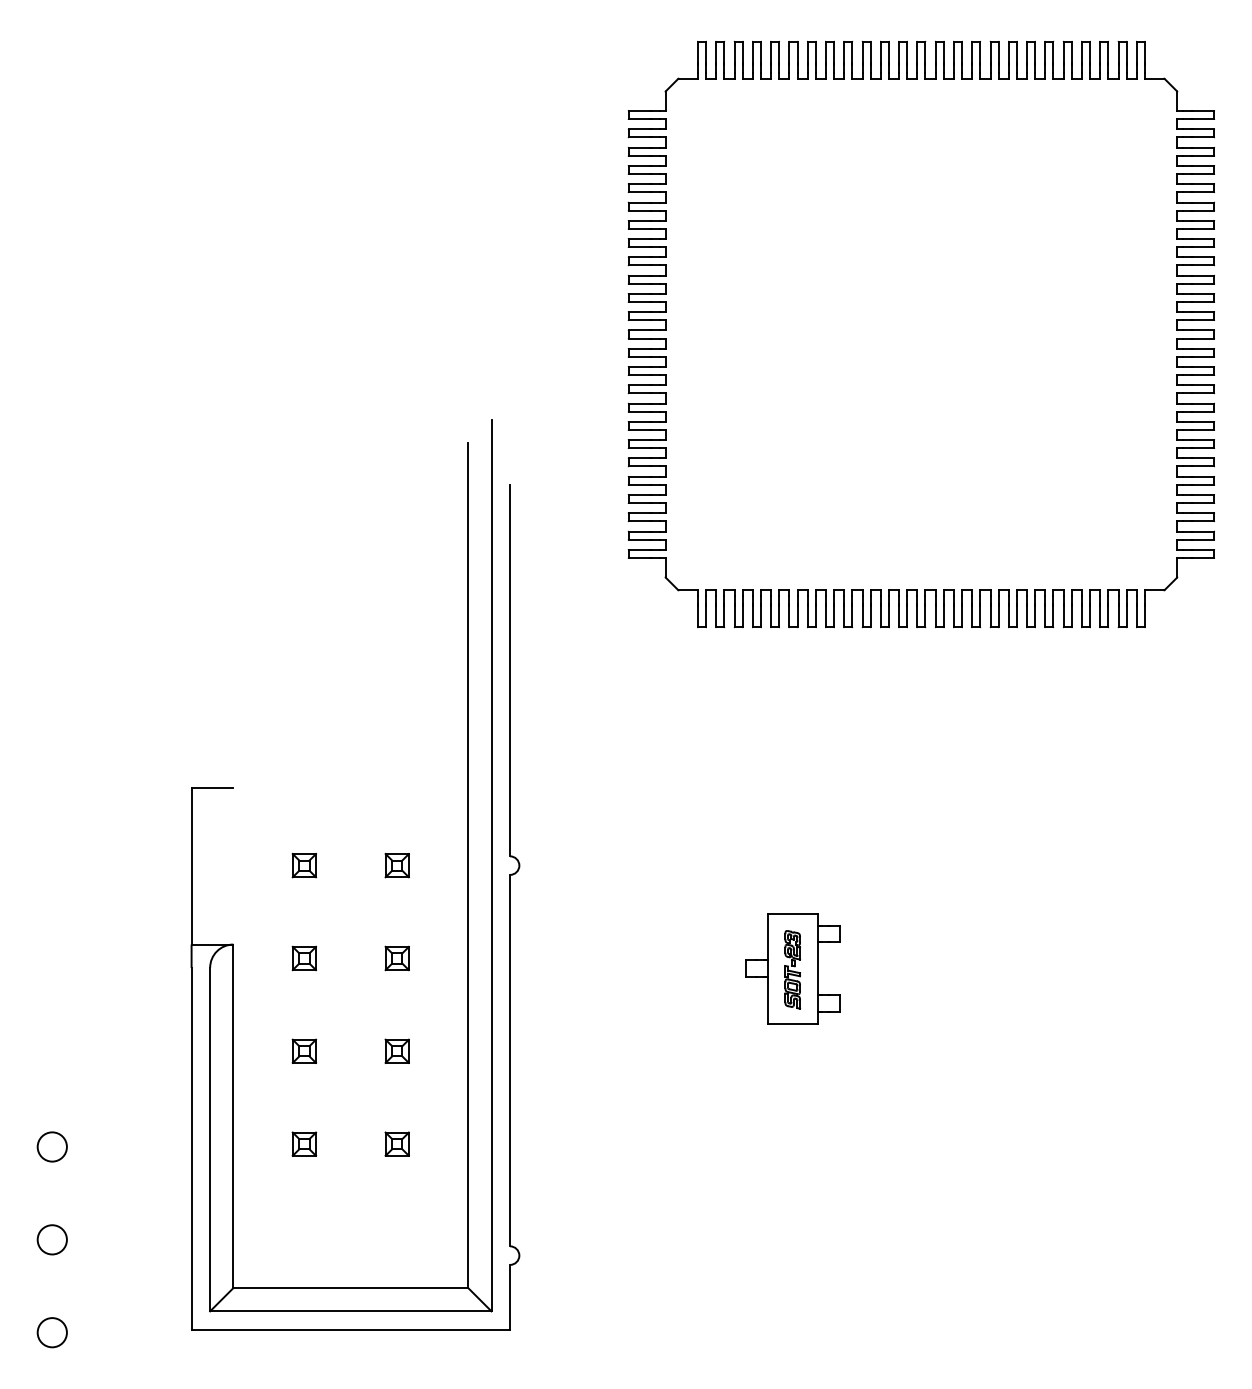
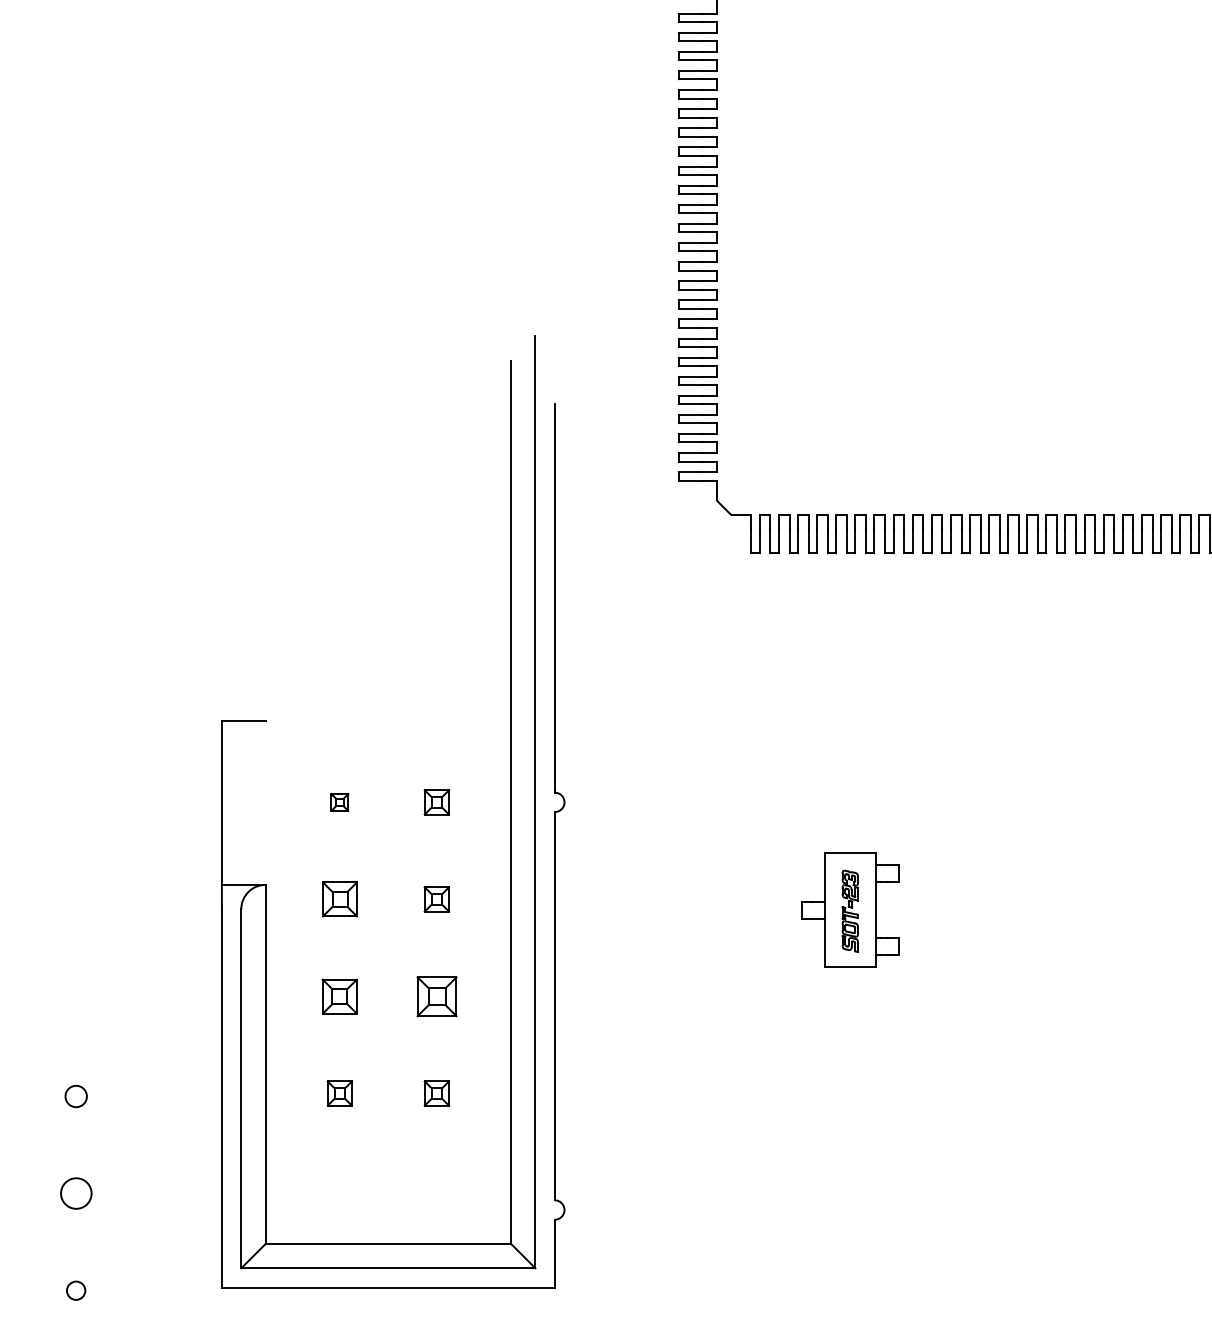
part: (304, 865) -> (339, 802), size x0.7
part: (303, 958) -> (338, 899), size x1.4
part: (304, 1050) -> (339, 995), size x1.4
part: (396, 1050) -> (436, 995), size x1.6
circle: (51, 1146) -> (75, 1095), size x0.7
circle: (51, 1332) -> (75, 1290), size x0.6

